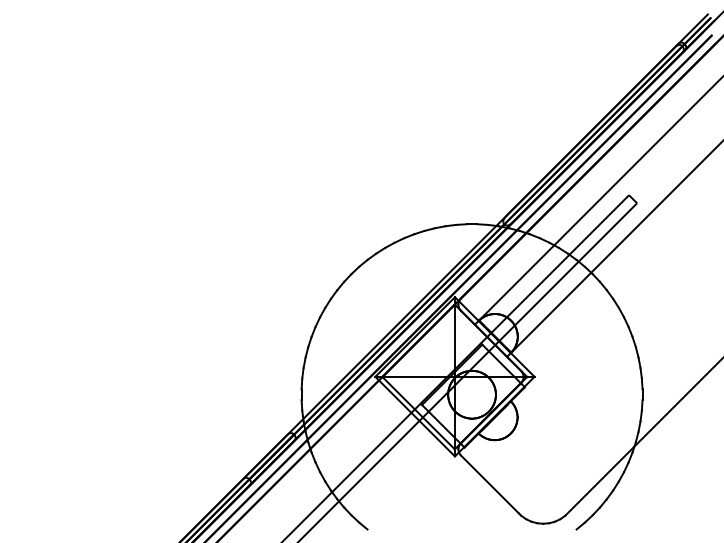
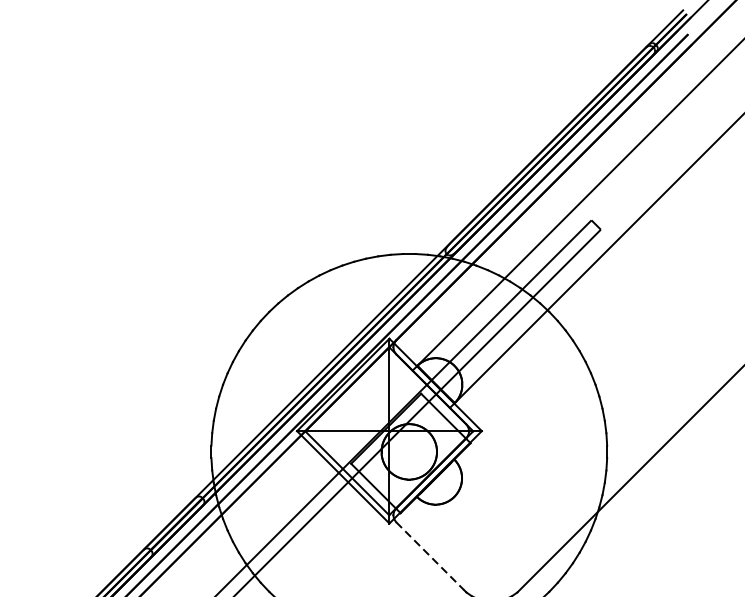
line: (490, 484) -> (430, 556), solid -> dashed

